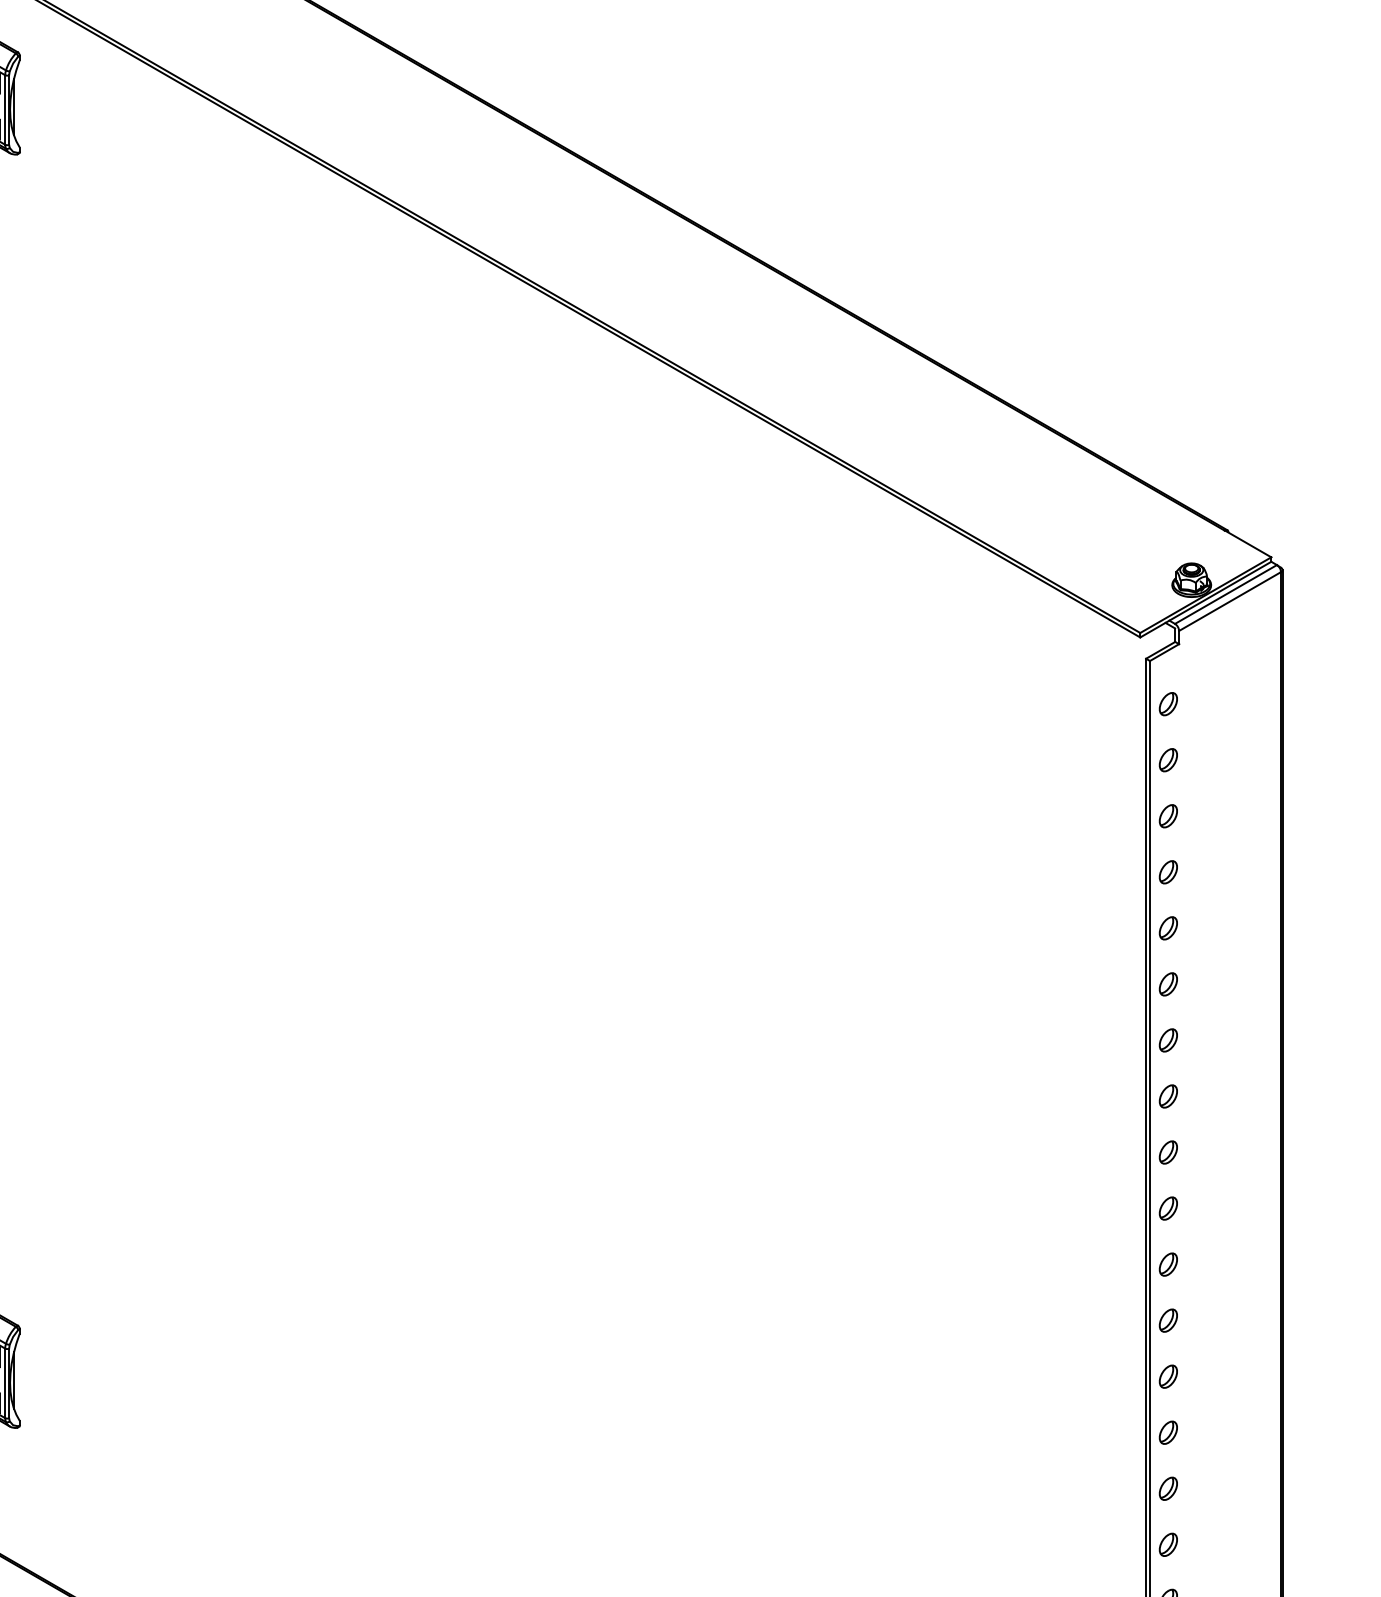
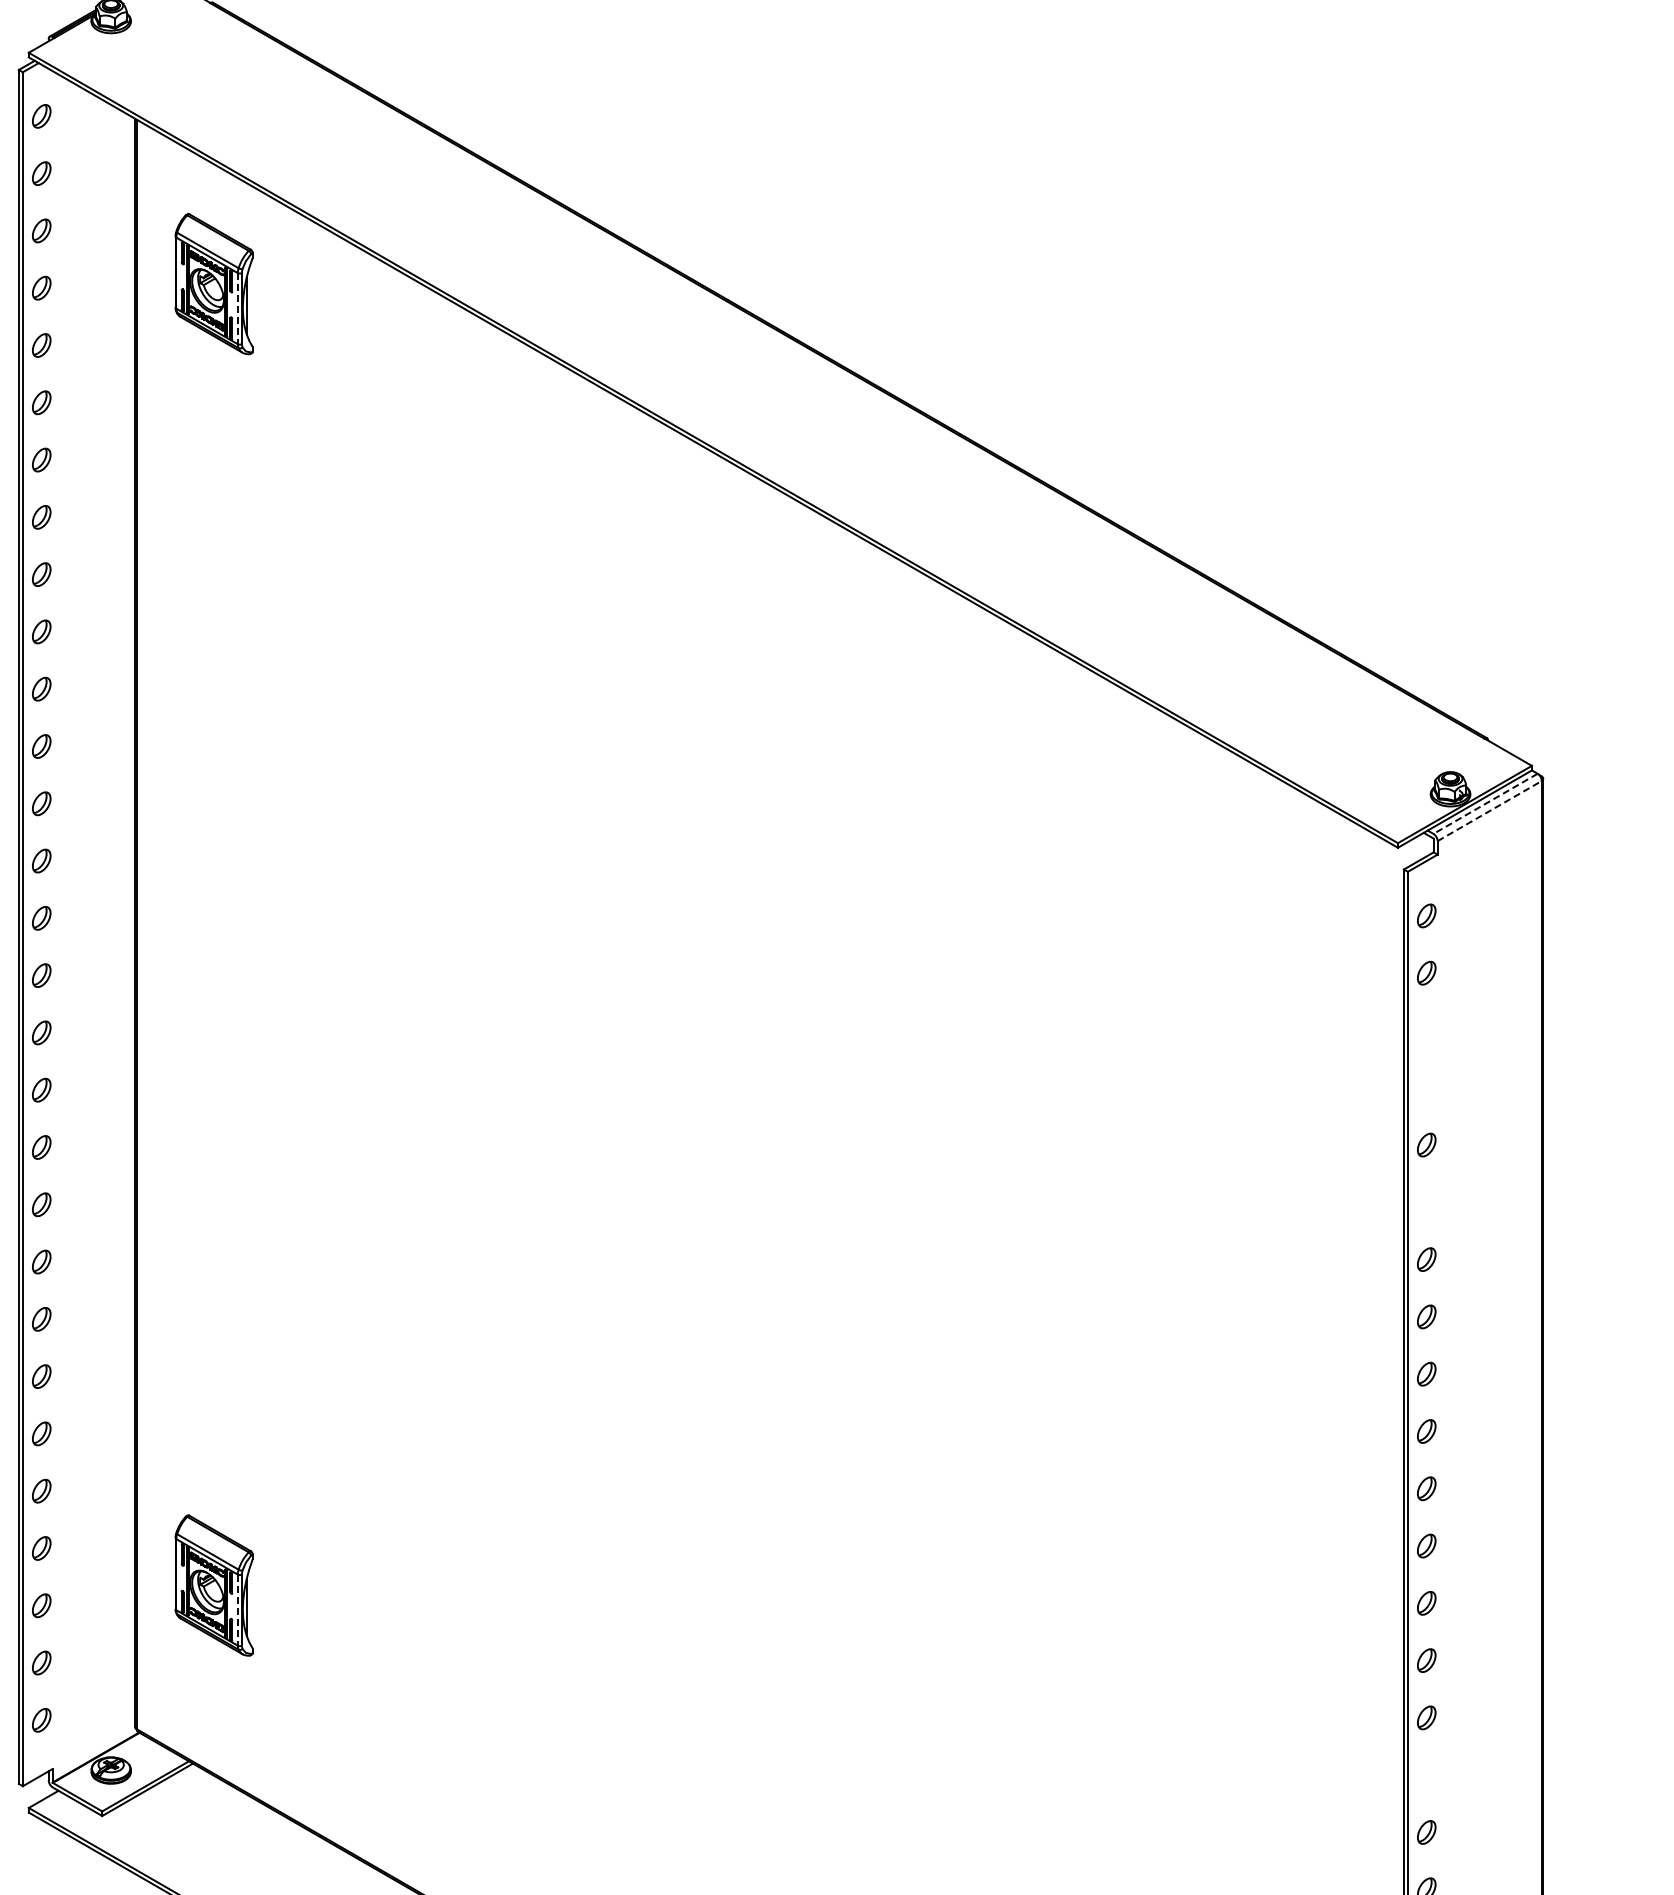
line: (4, 109) -> (237, 308), solid -> dashed
line: (1225, 595) -> (1485, 804), solid -> dashed
line: (1230, 601) -> (1490, 810), solid -> dashed
part: (1168, 816) -> (1426, 1030), removed
part: (1168, 872) -> (1426, 1087), removed
part: (1168, 984) -> (1426, 1202), removed
line: (4, 1383) -> (237, 1610), solid -> dashed
part: (1168, 1544) -> (1426, 1774), removed

